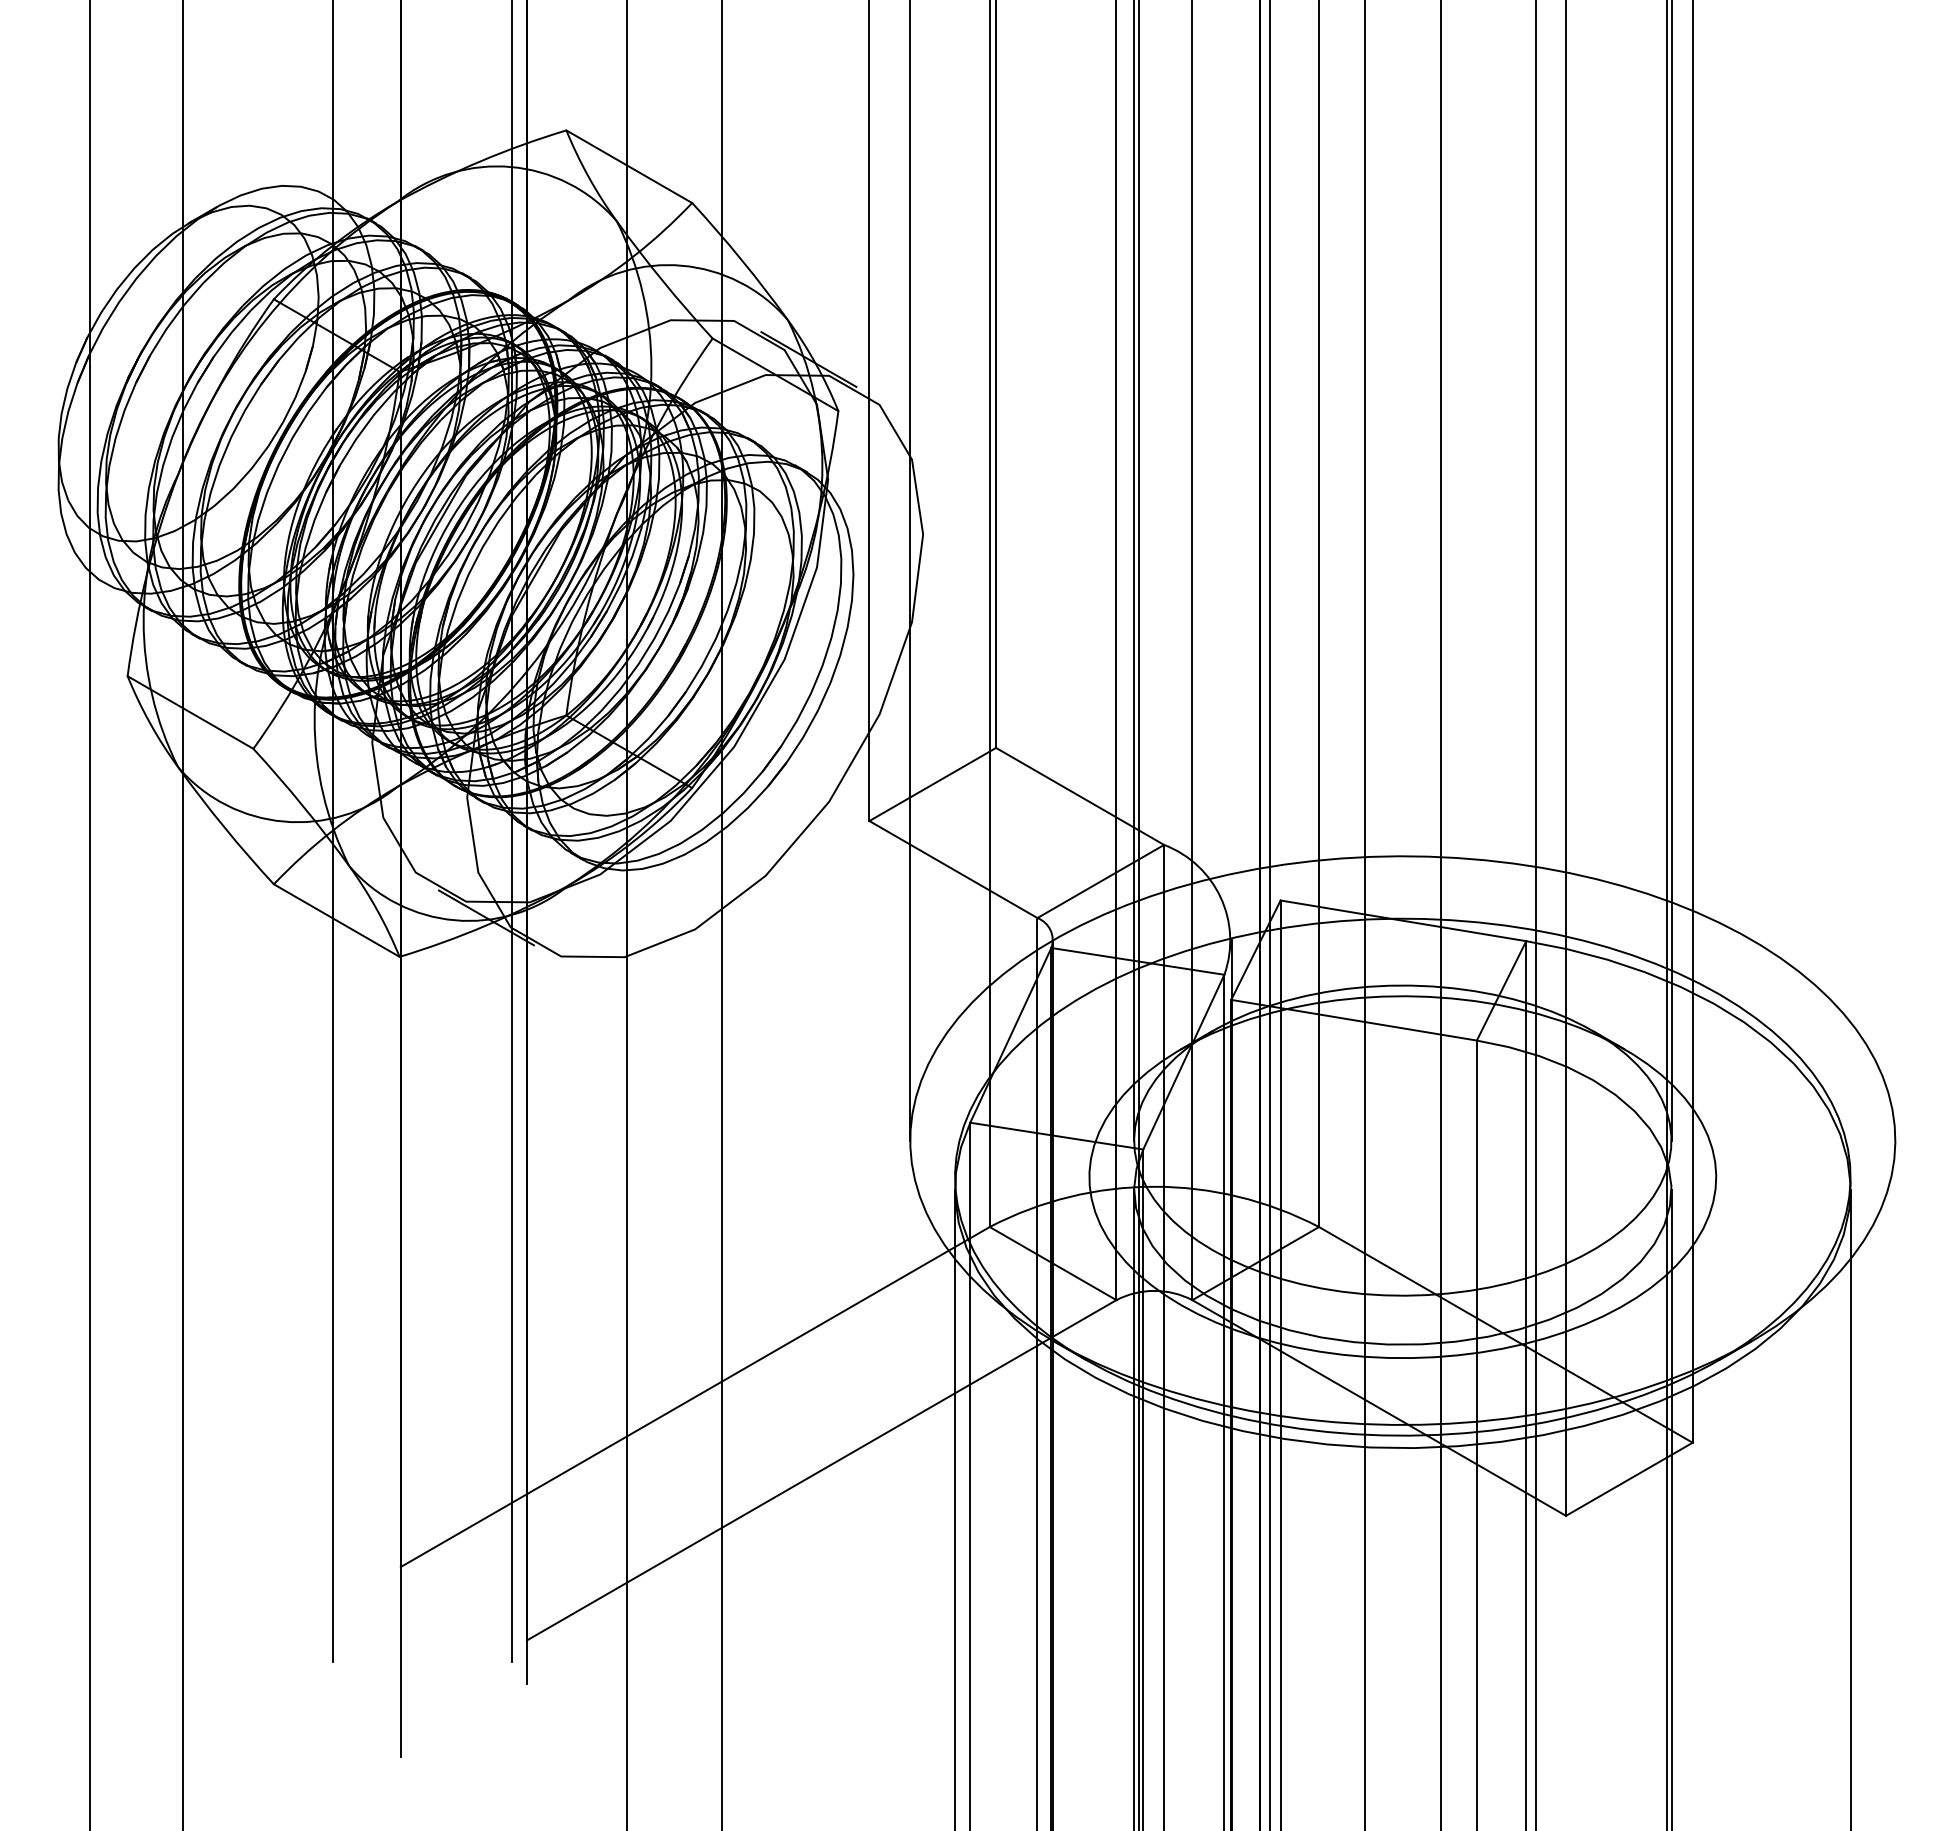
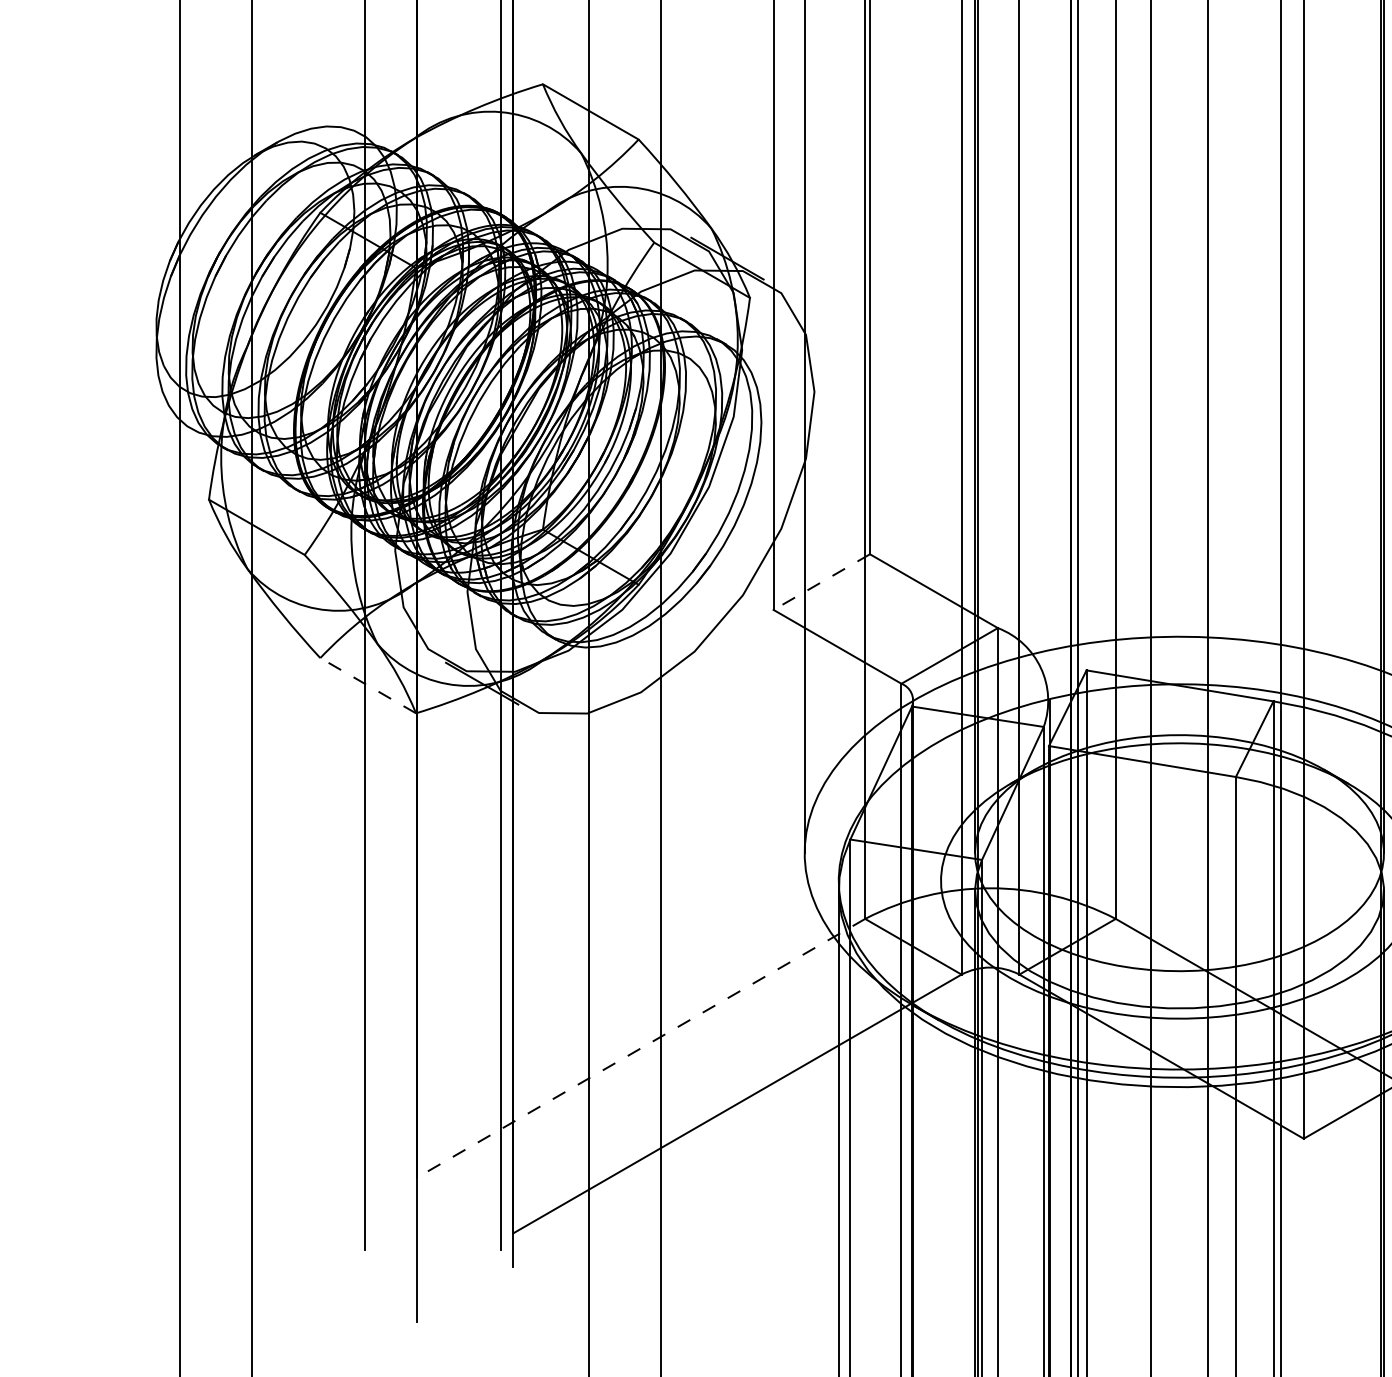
line: (932, 784) -> (821, 582), solid -> dashed
line: (336, 920) -> (367, 685), solid -> dashed
line: (694, 1397) -> (640, 1048), solid -> dashed

